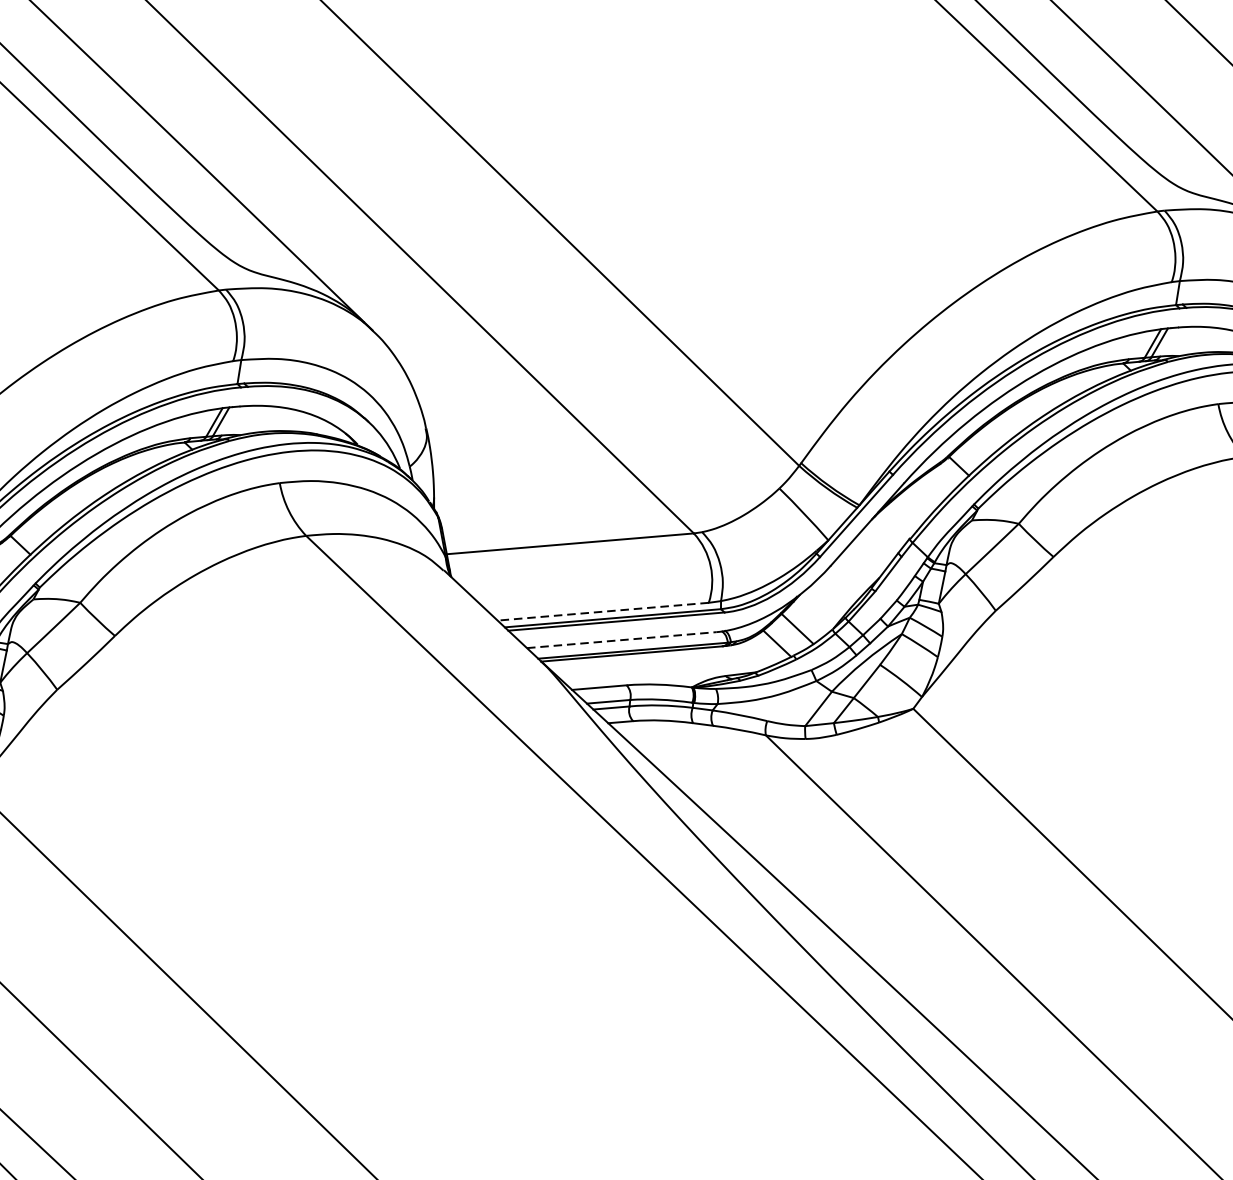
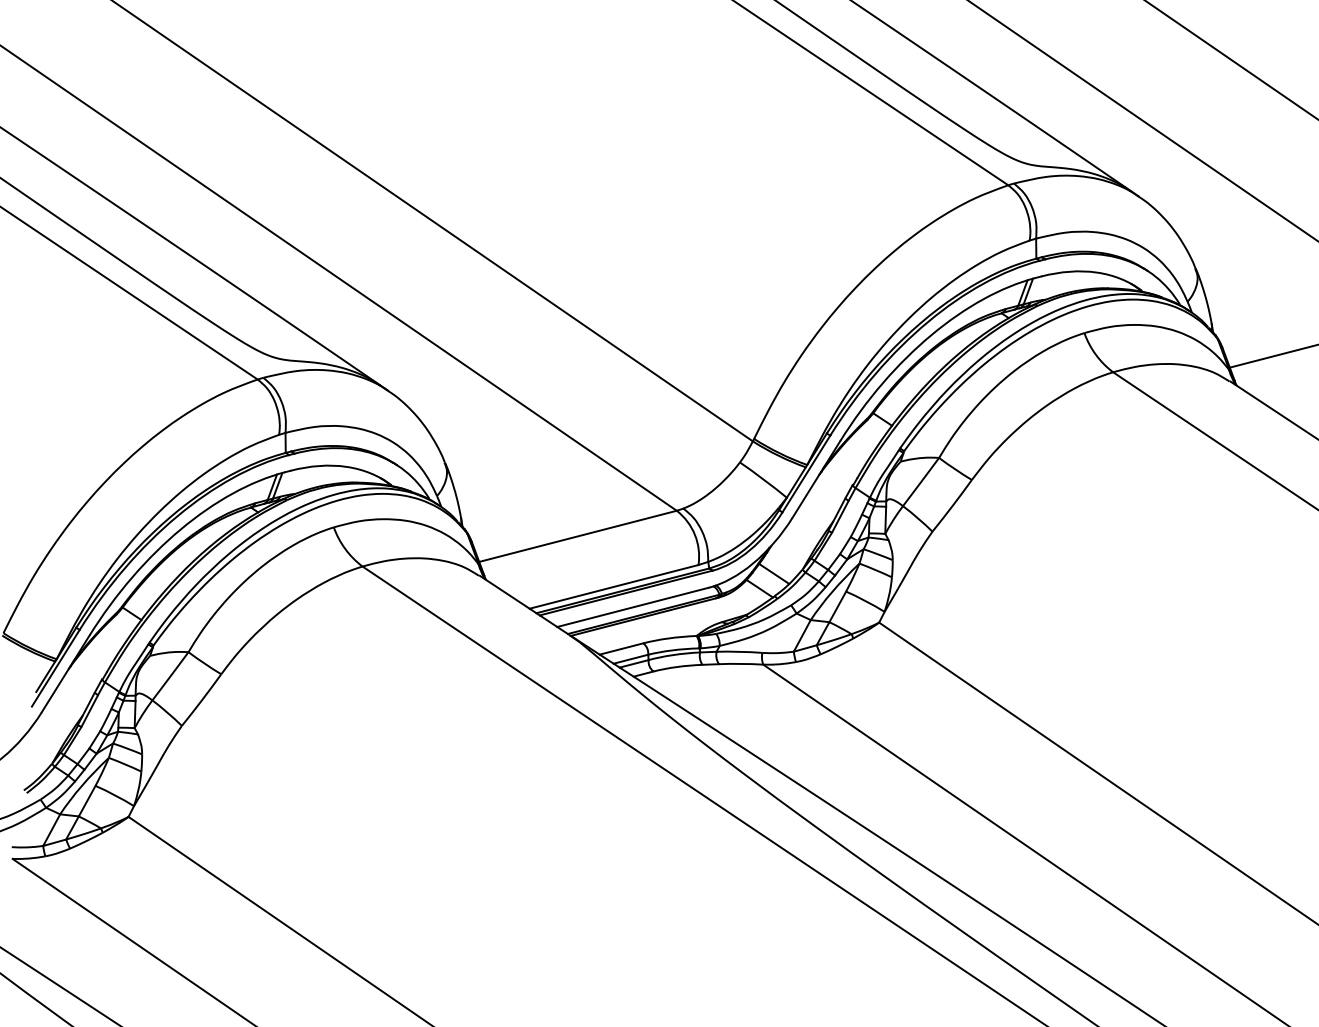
line: (602, 611) -> (613, 586), dashed -> solid
line: (622, 640) -> (633, 607), dashed -> solid

